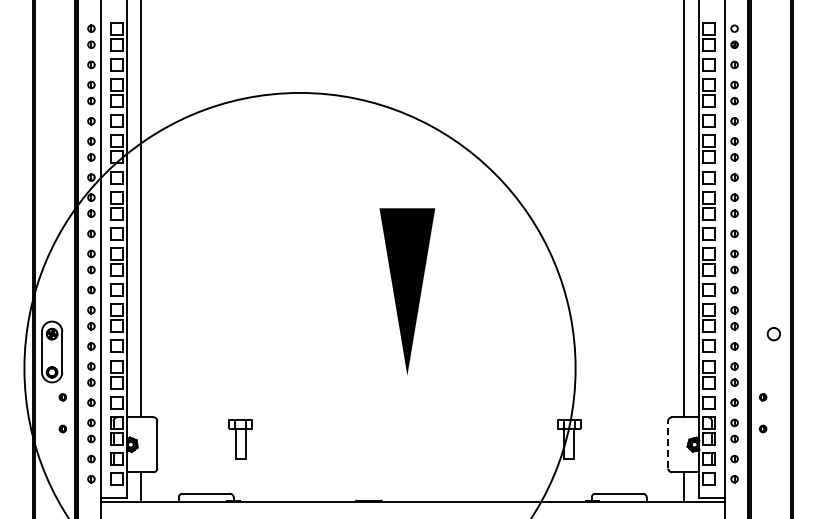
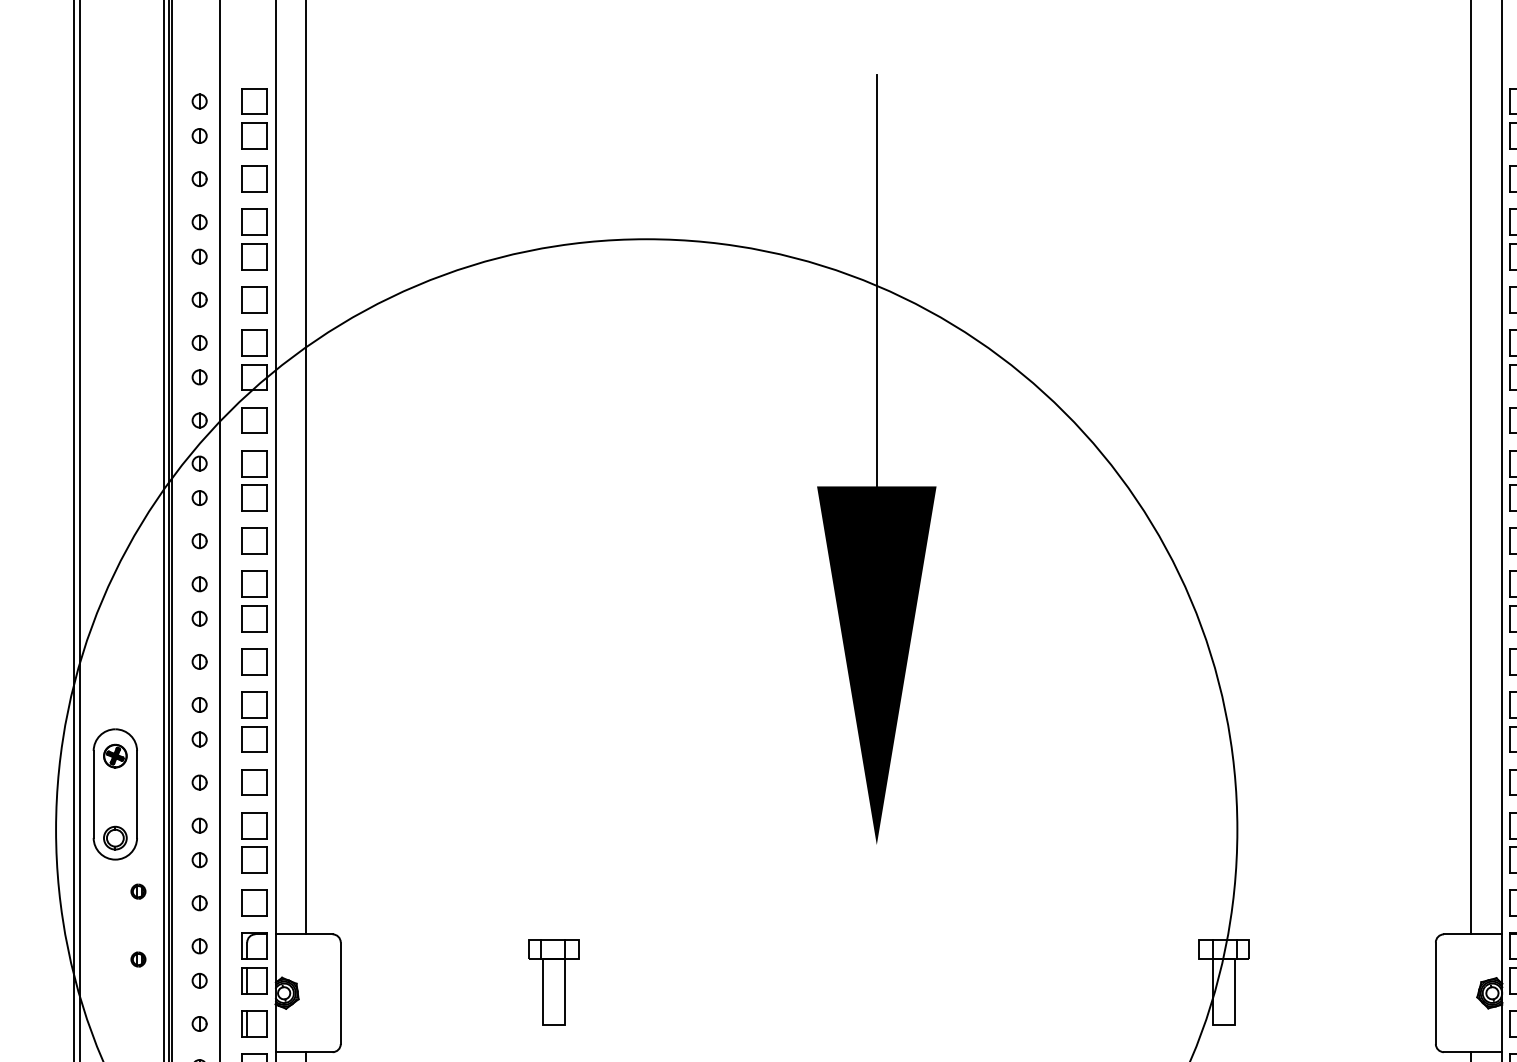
line: (407, 112) -> (877, 281), added
part: (240, 439) -> (553, 981), moved
line: (668, 444) -> (1436, 992), dashed -> solid

